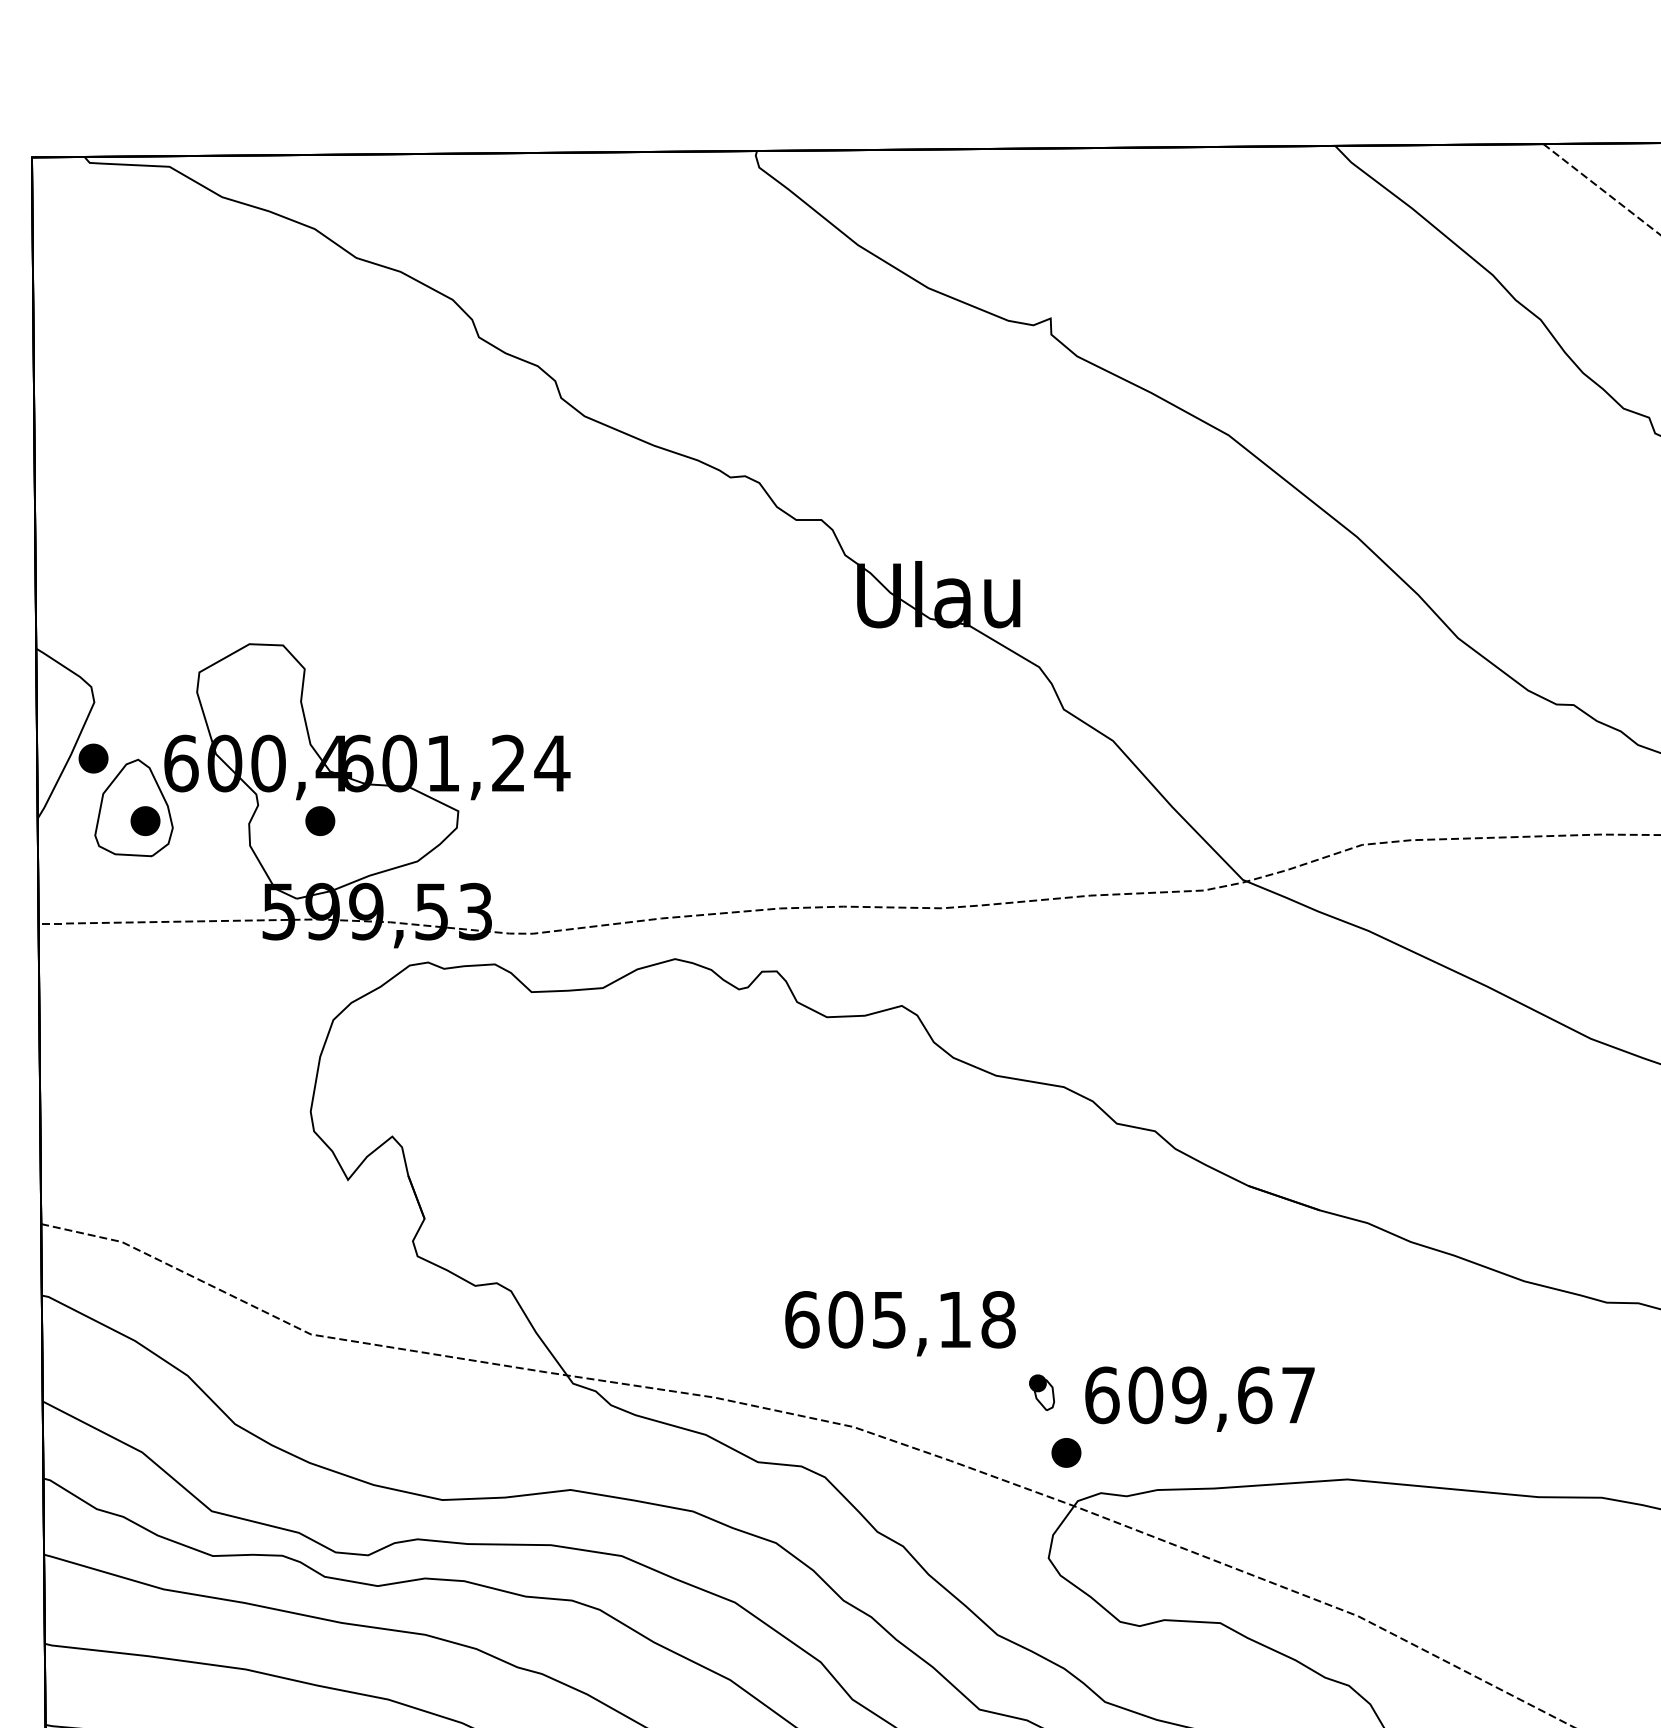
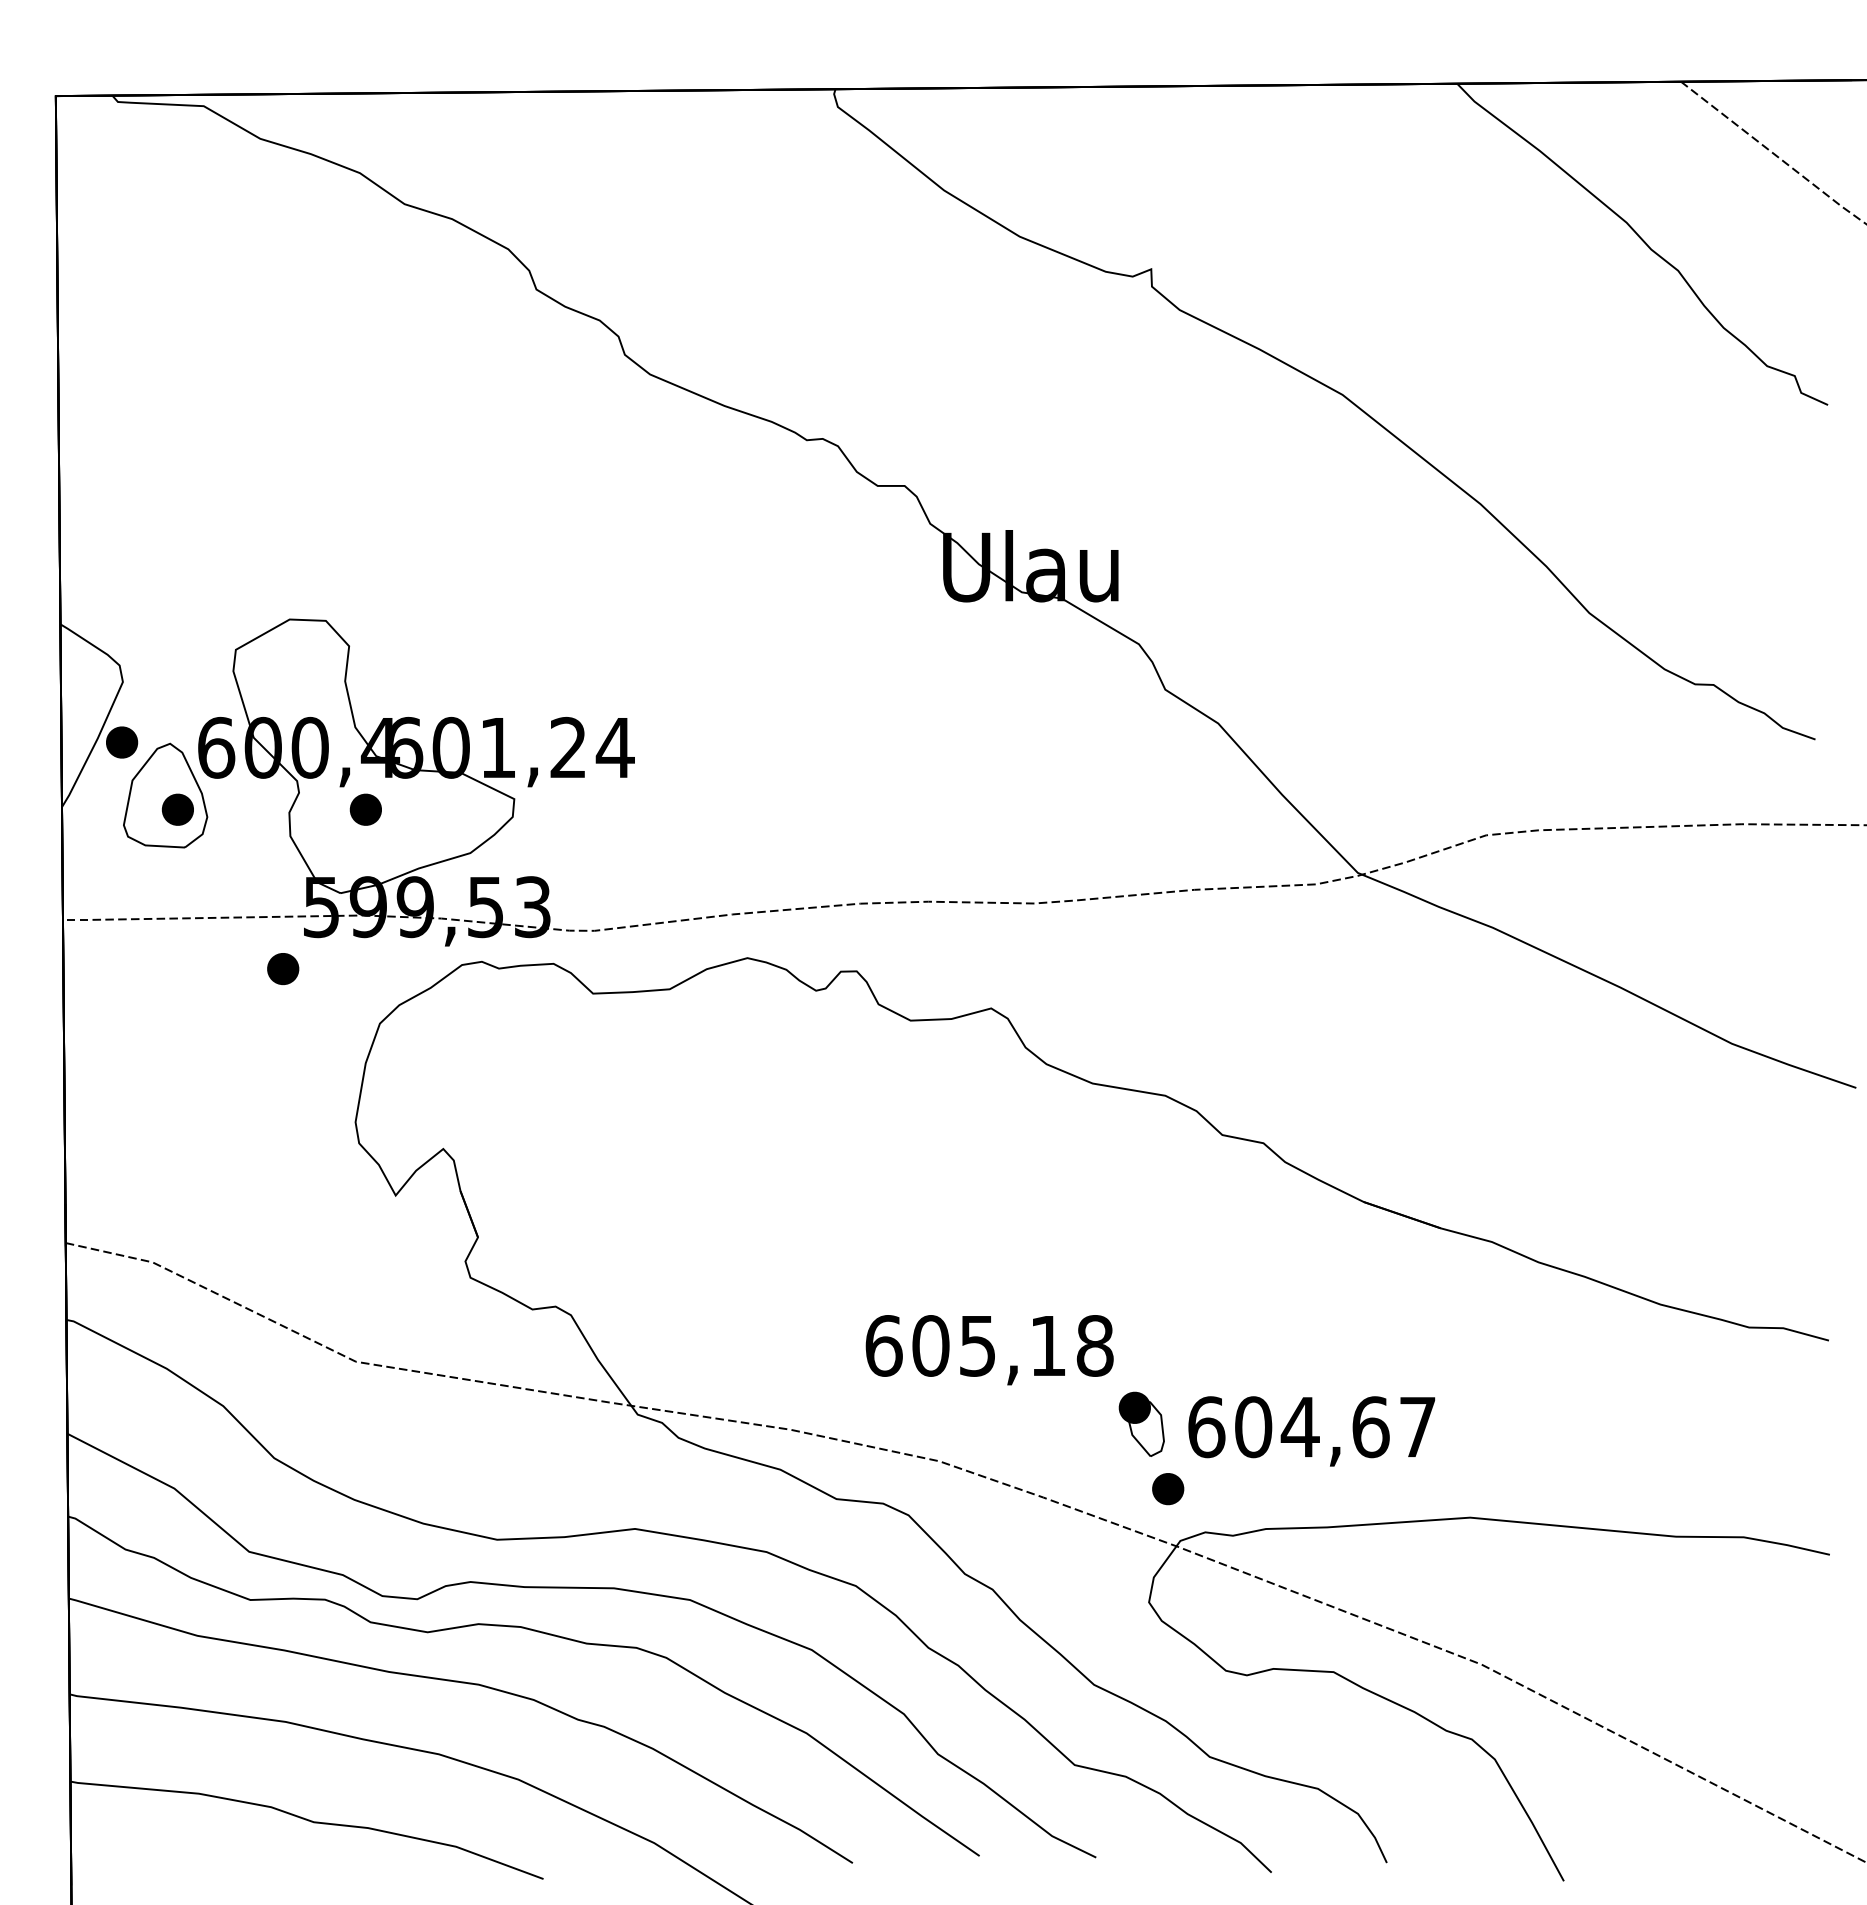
part: (243, 969) -> (283, 969), added
part: (1041, 1391) -> (1141, 1423), size x1.67
text: (1188, 1395) -> (1299, 1427), 609,67 -> 604,67

